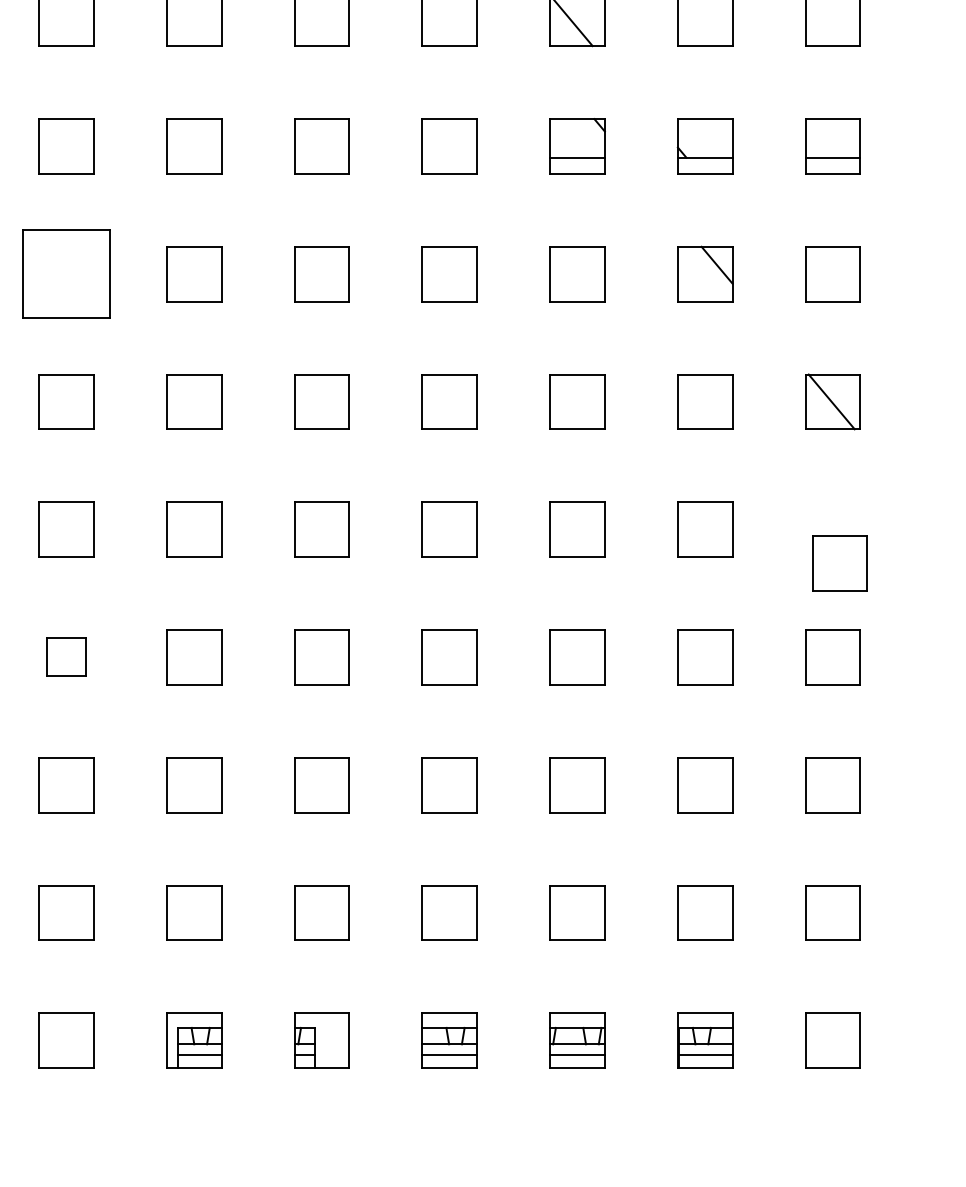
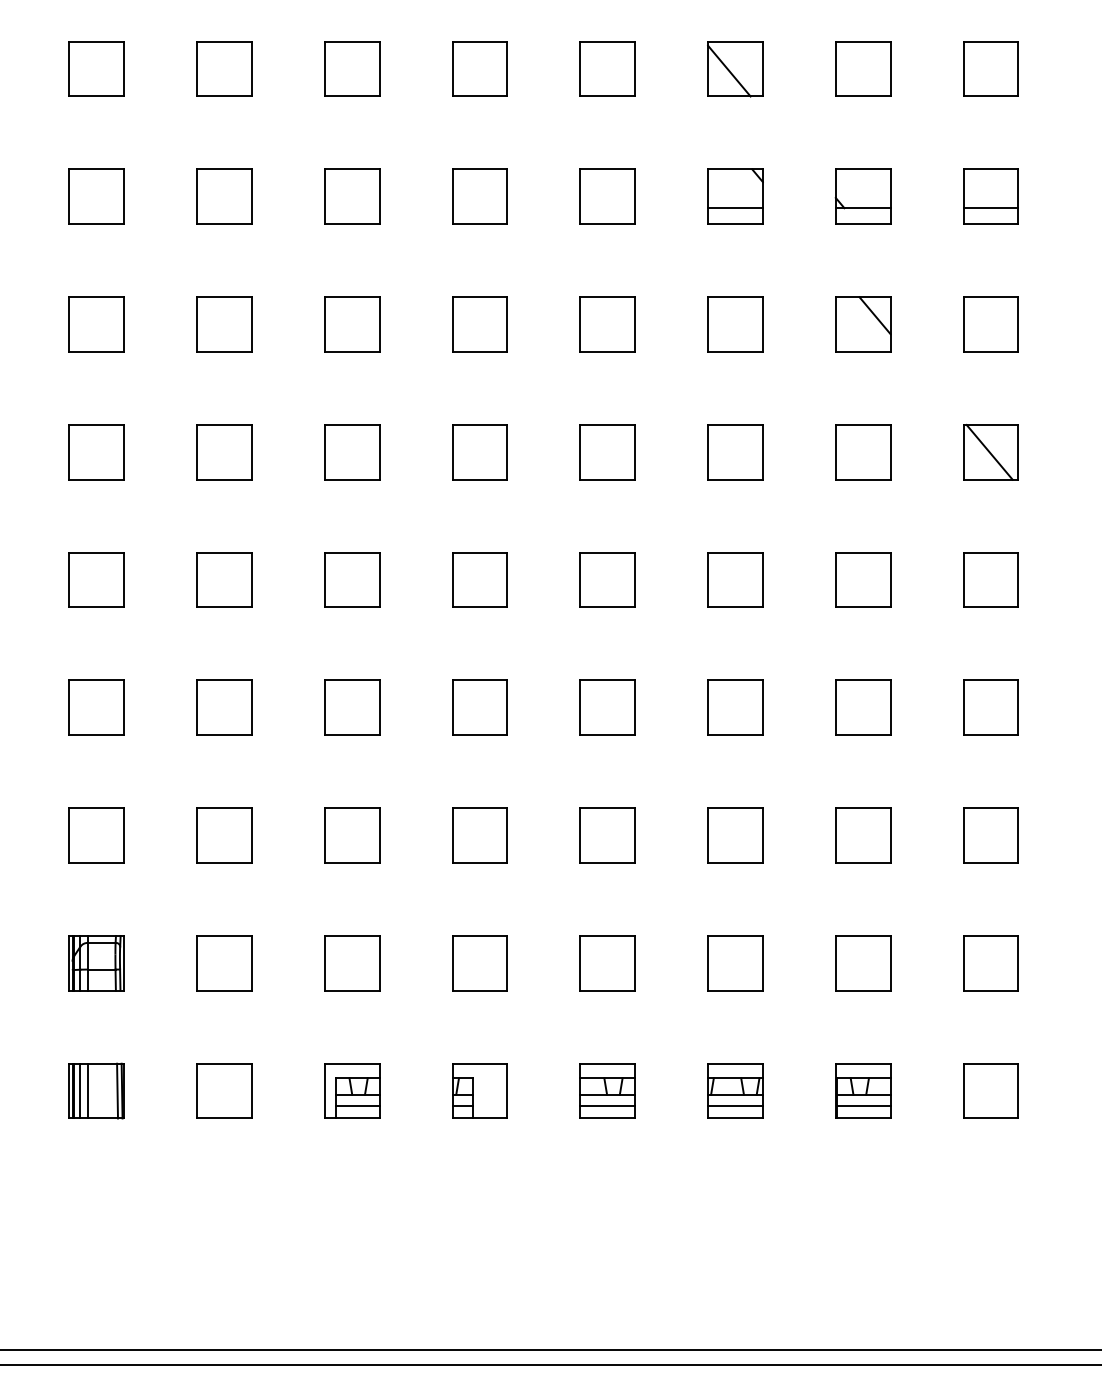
part: (66, 274) -> (224, 324), size x0.62
part: (839, 563) -> (990, 579), moved
part: (66, 657) -> (224, 707), size x1.43

